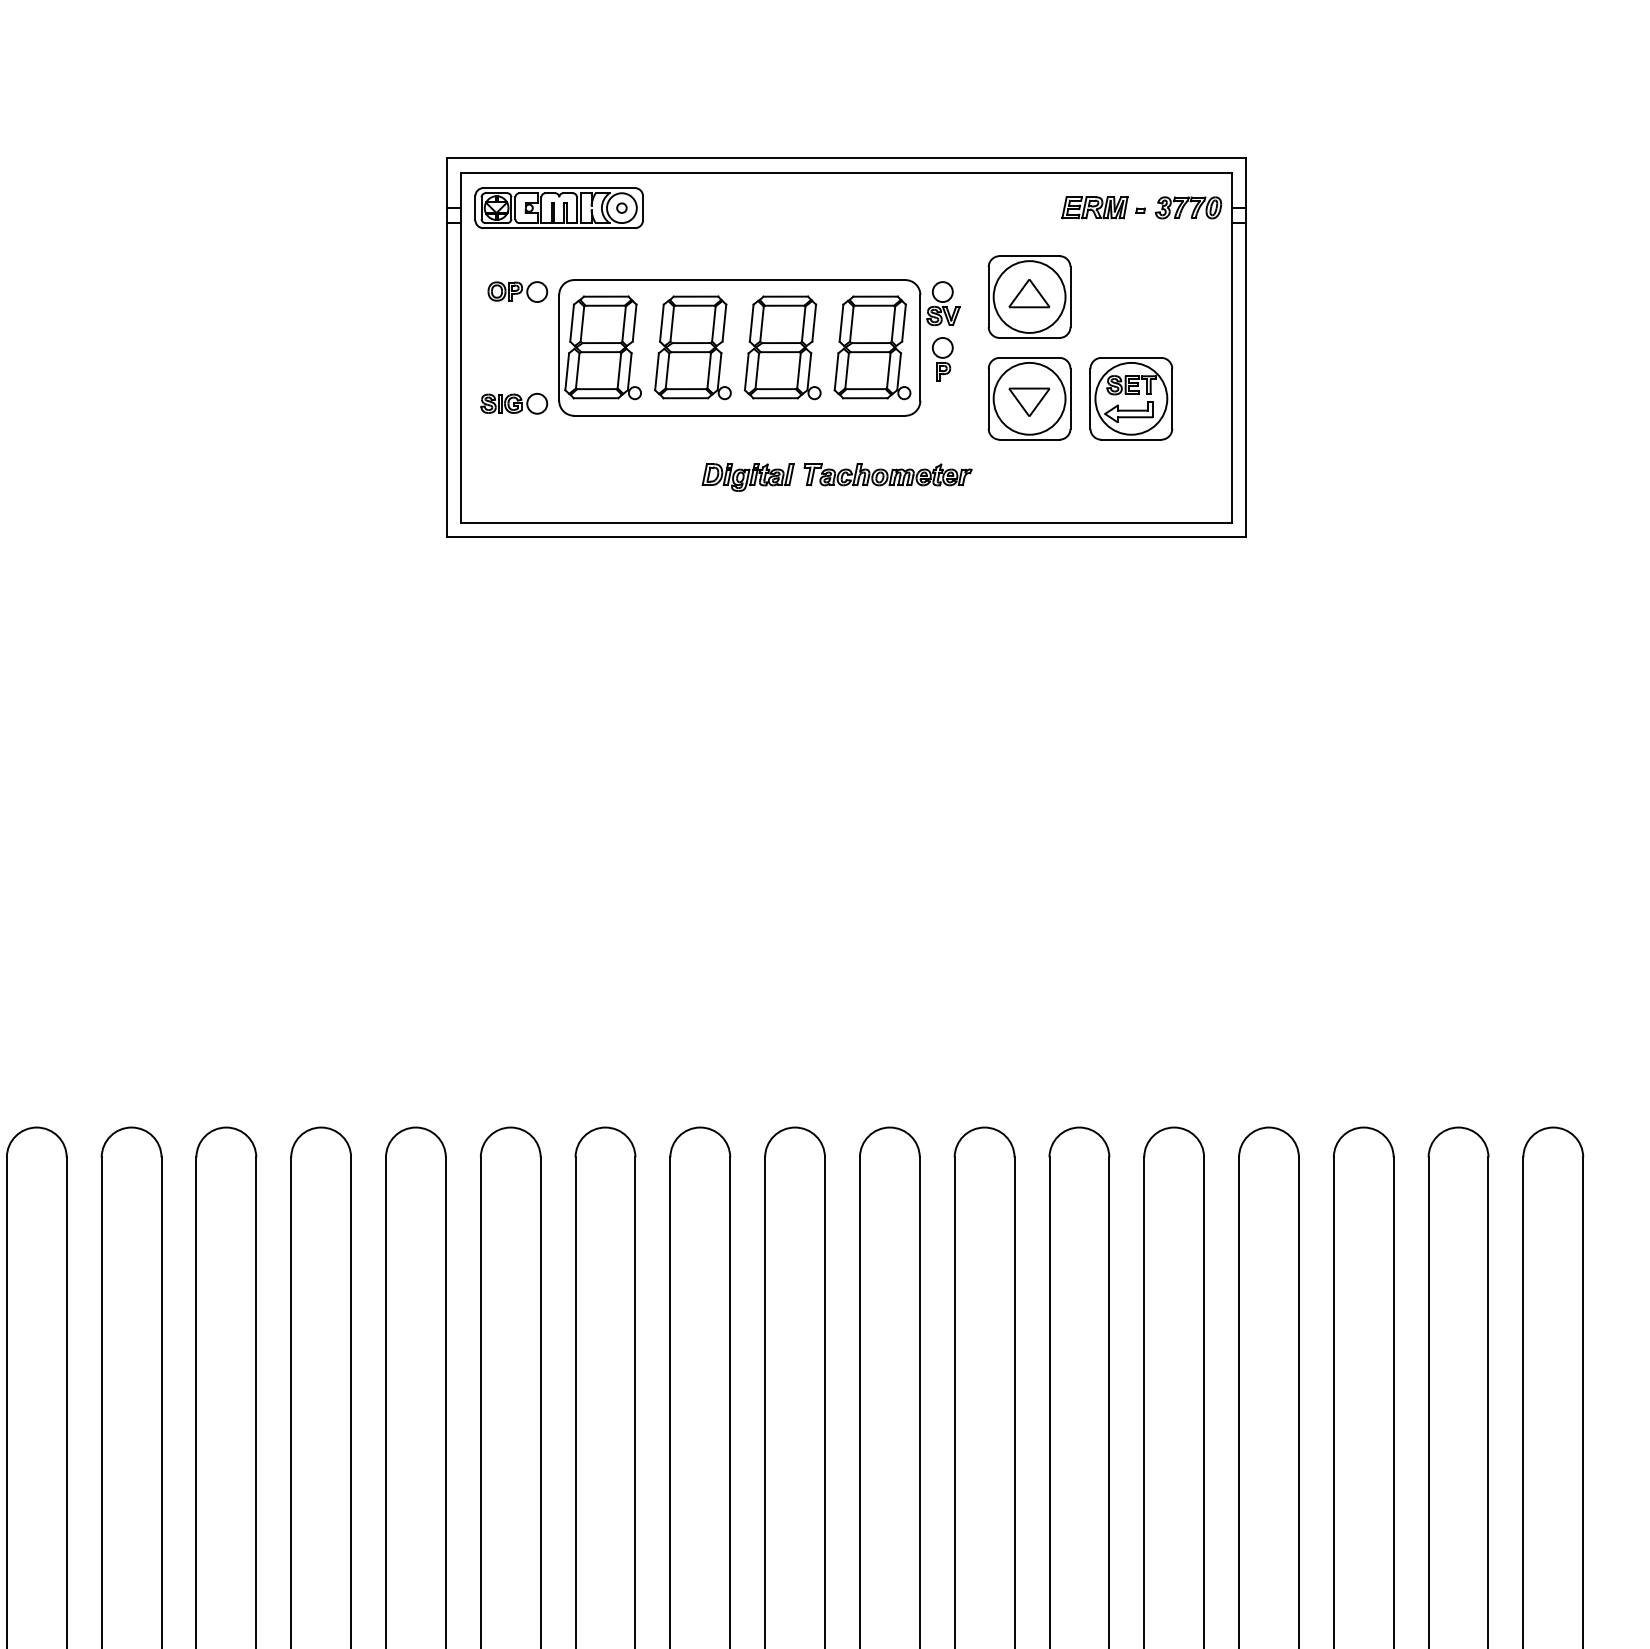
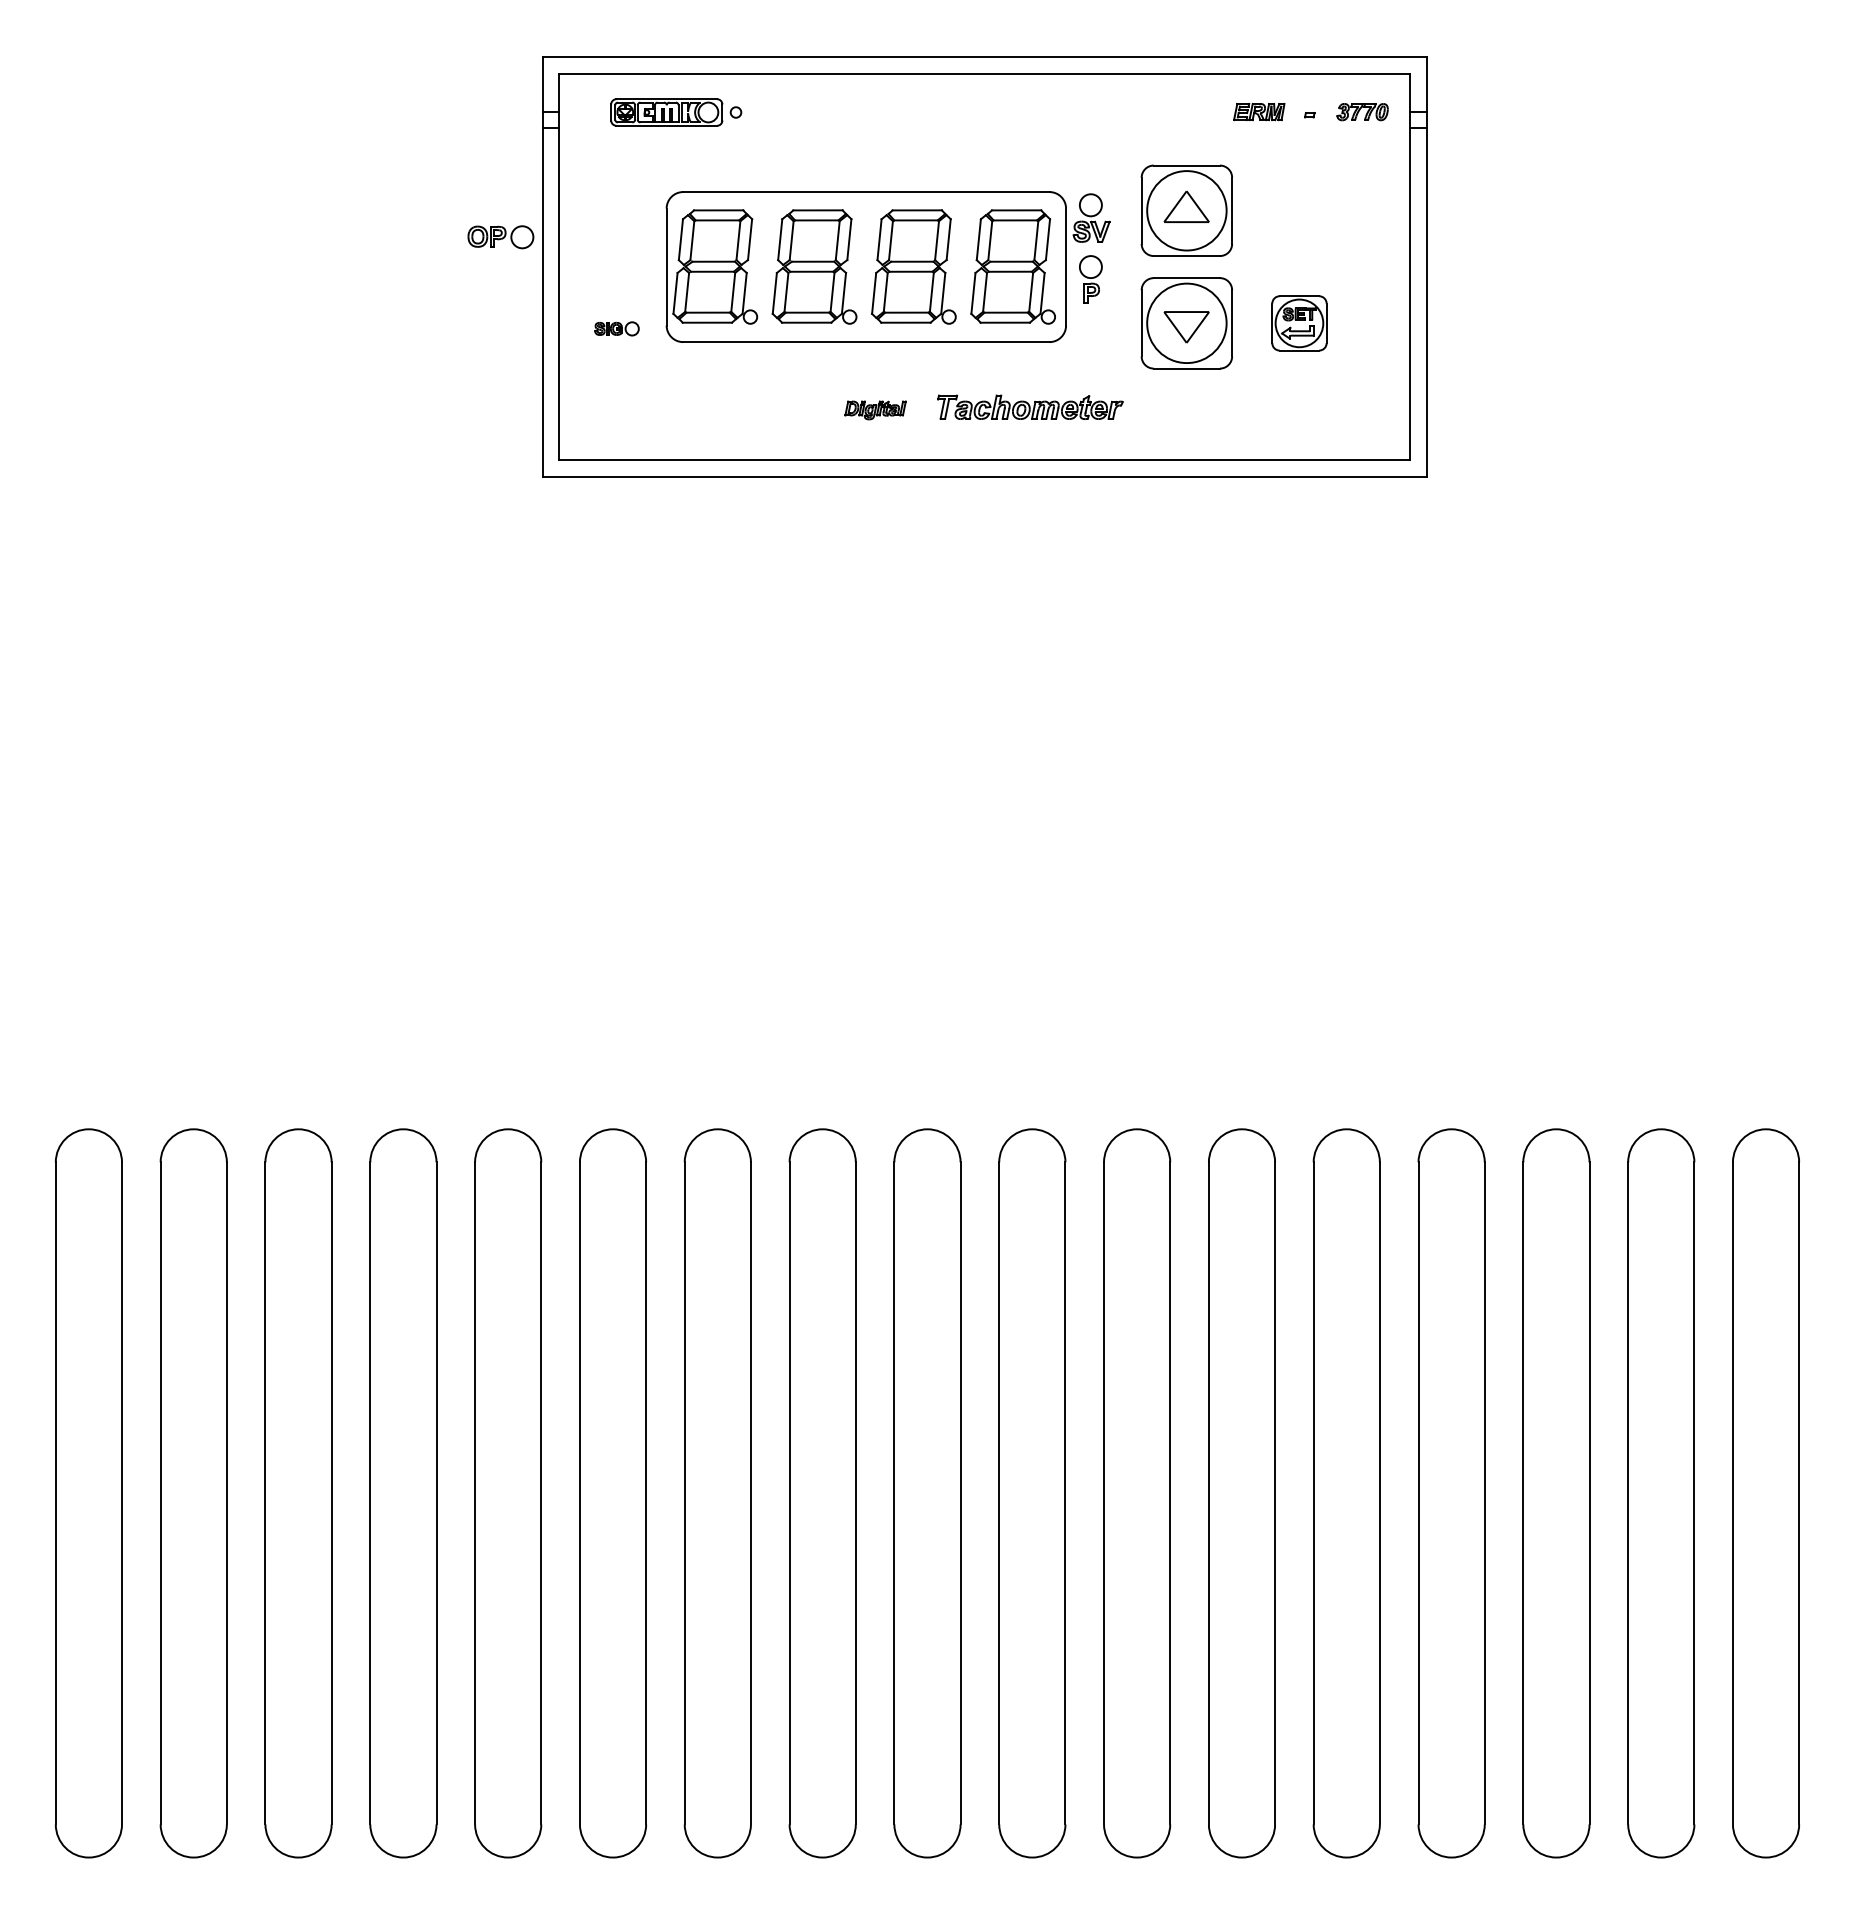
part: (1095, 207) -> (1259, 111), size x0.7
part: (1188, 207) -> (1362, 111), size x0.7
part: (559, 208) -> (666, 112), size x0.6
part: (517, 292) -> (500, 237), moved
part: (1131, 398) -> (1299, 323), size x0.6
part: (513, 403) -> (616, 328), size x0.6
part: (748, 477) -> (875, 410), size x0.6

